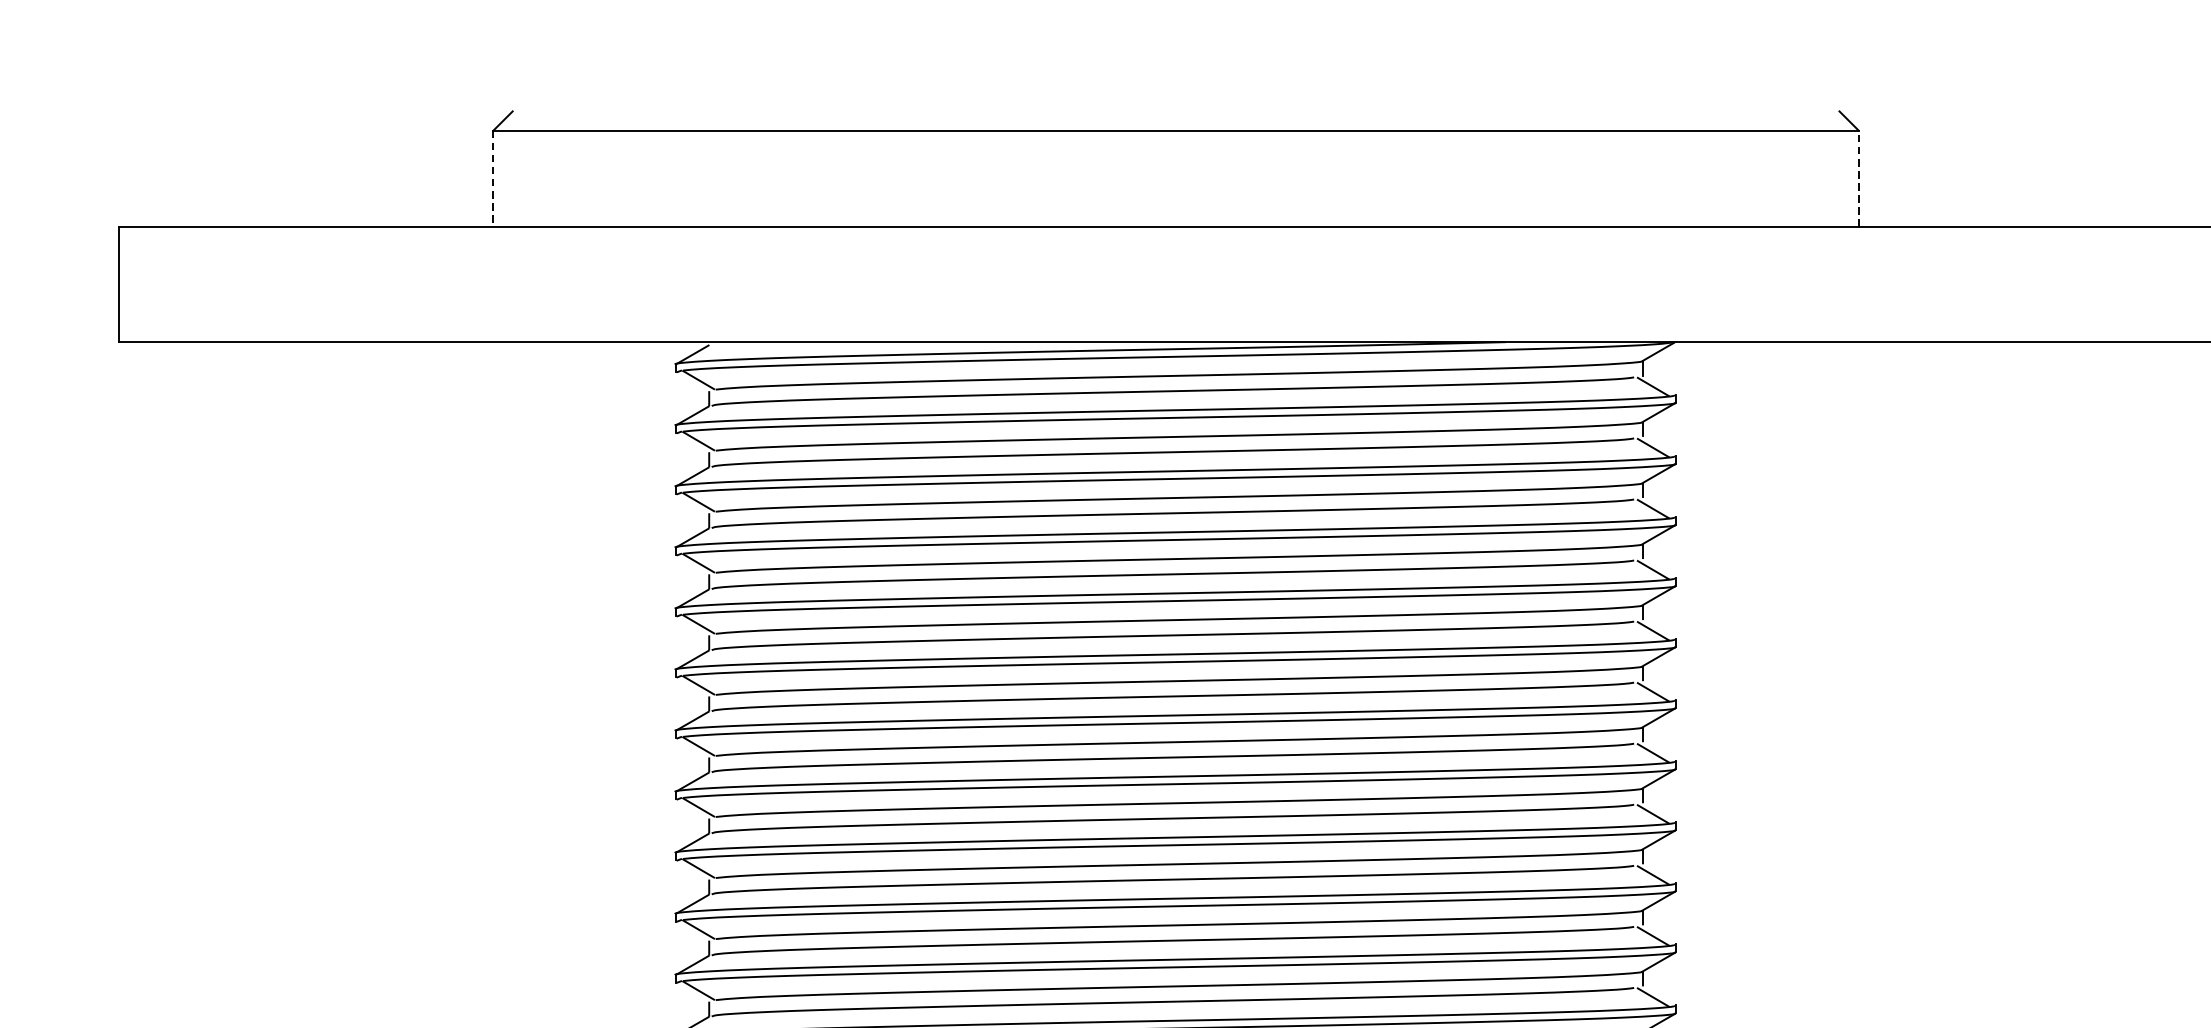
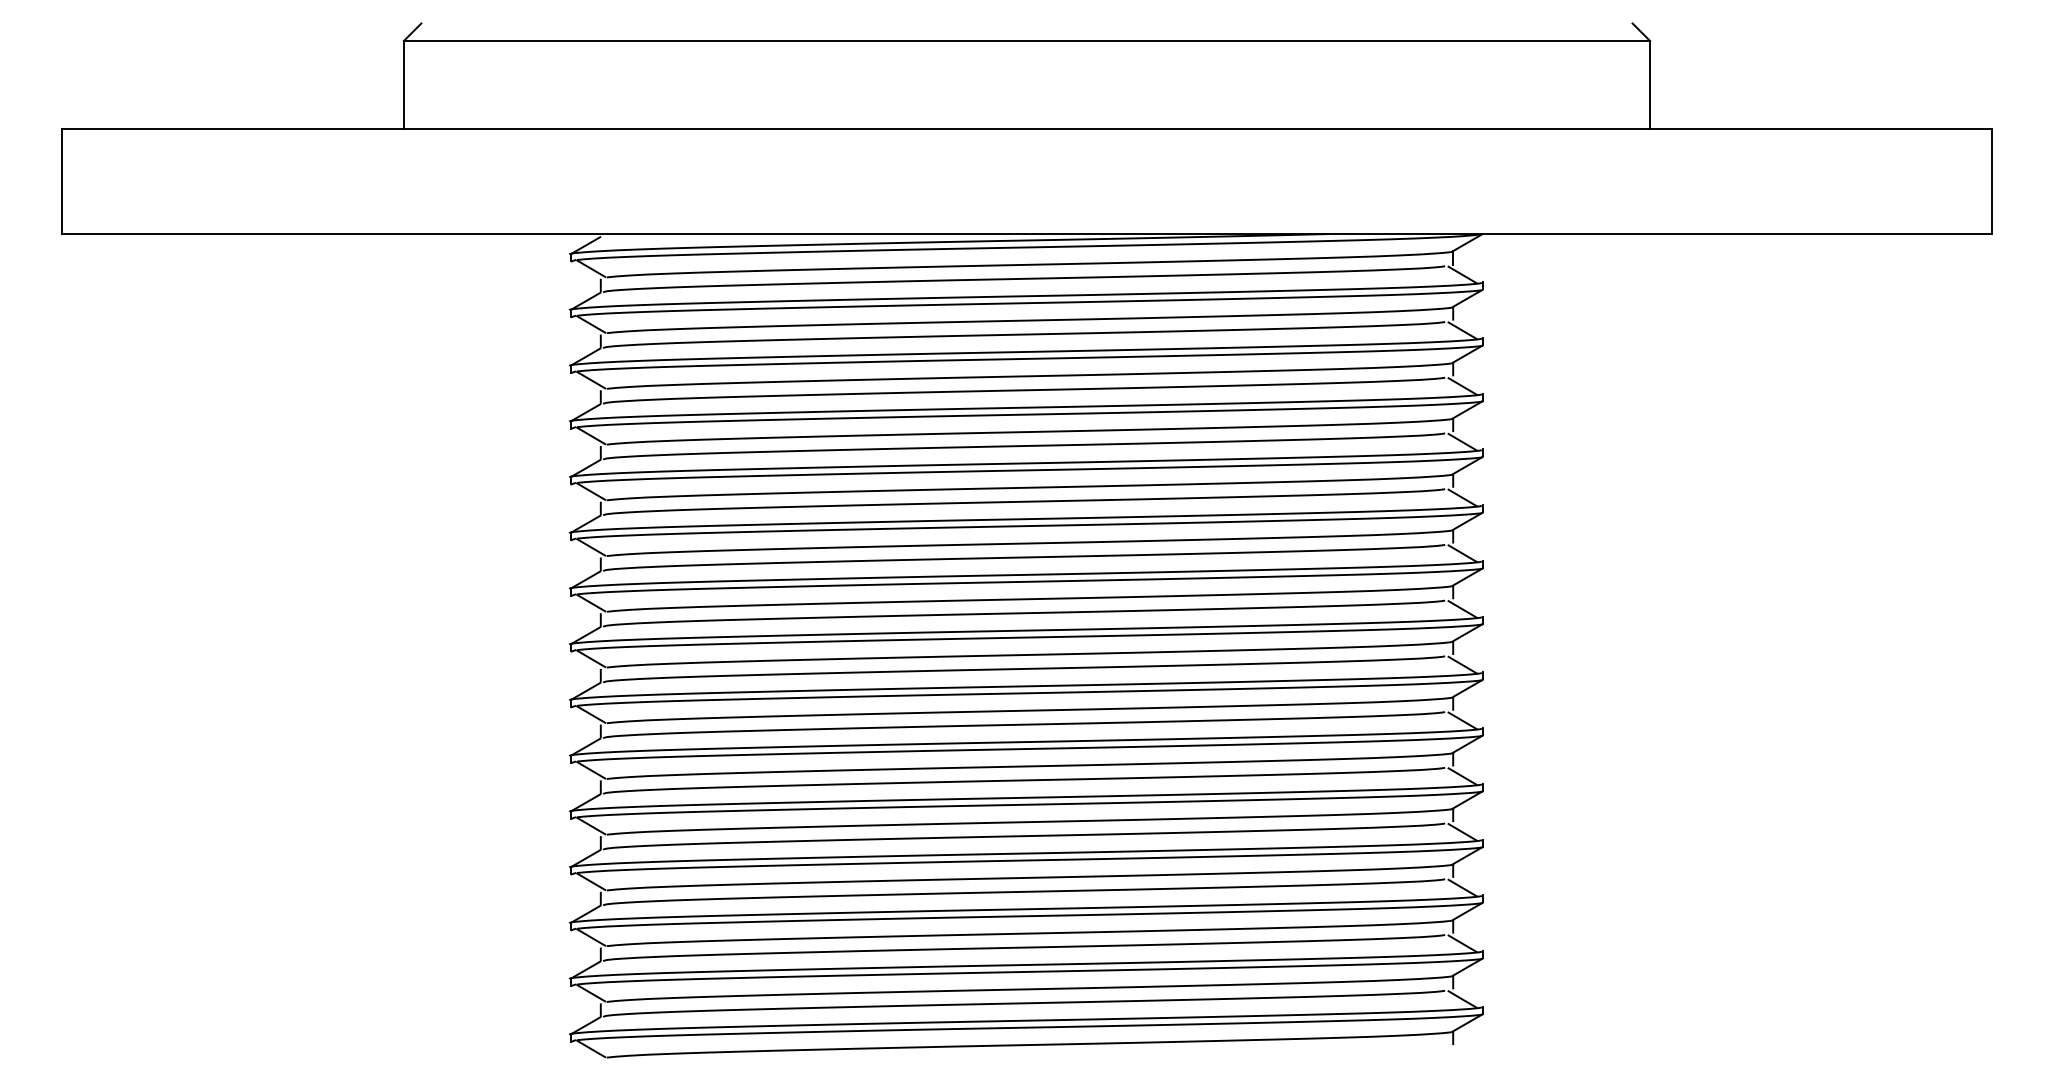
line: (493, 178) -> (403, 84), dashed -> solid
line: (1859, 178) -> (1650, 84), dashed -> solid

